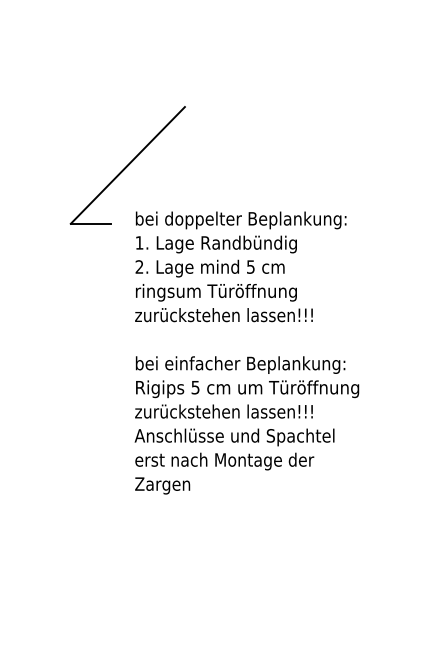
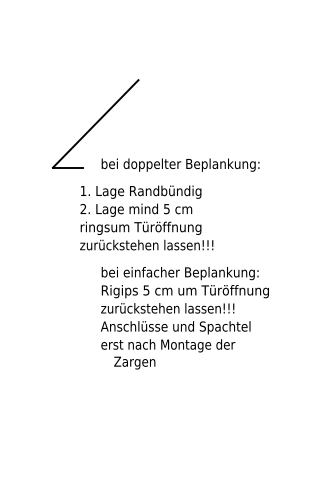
text: (223, 278) -> (146, 217), moved
text: (162, 485) -> (134, 362), moved

